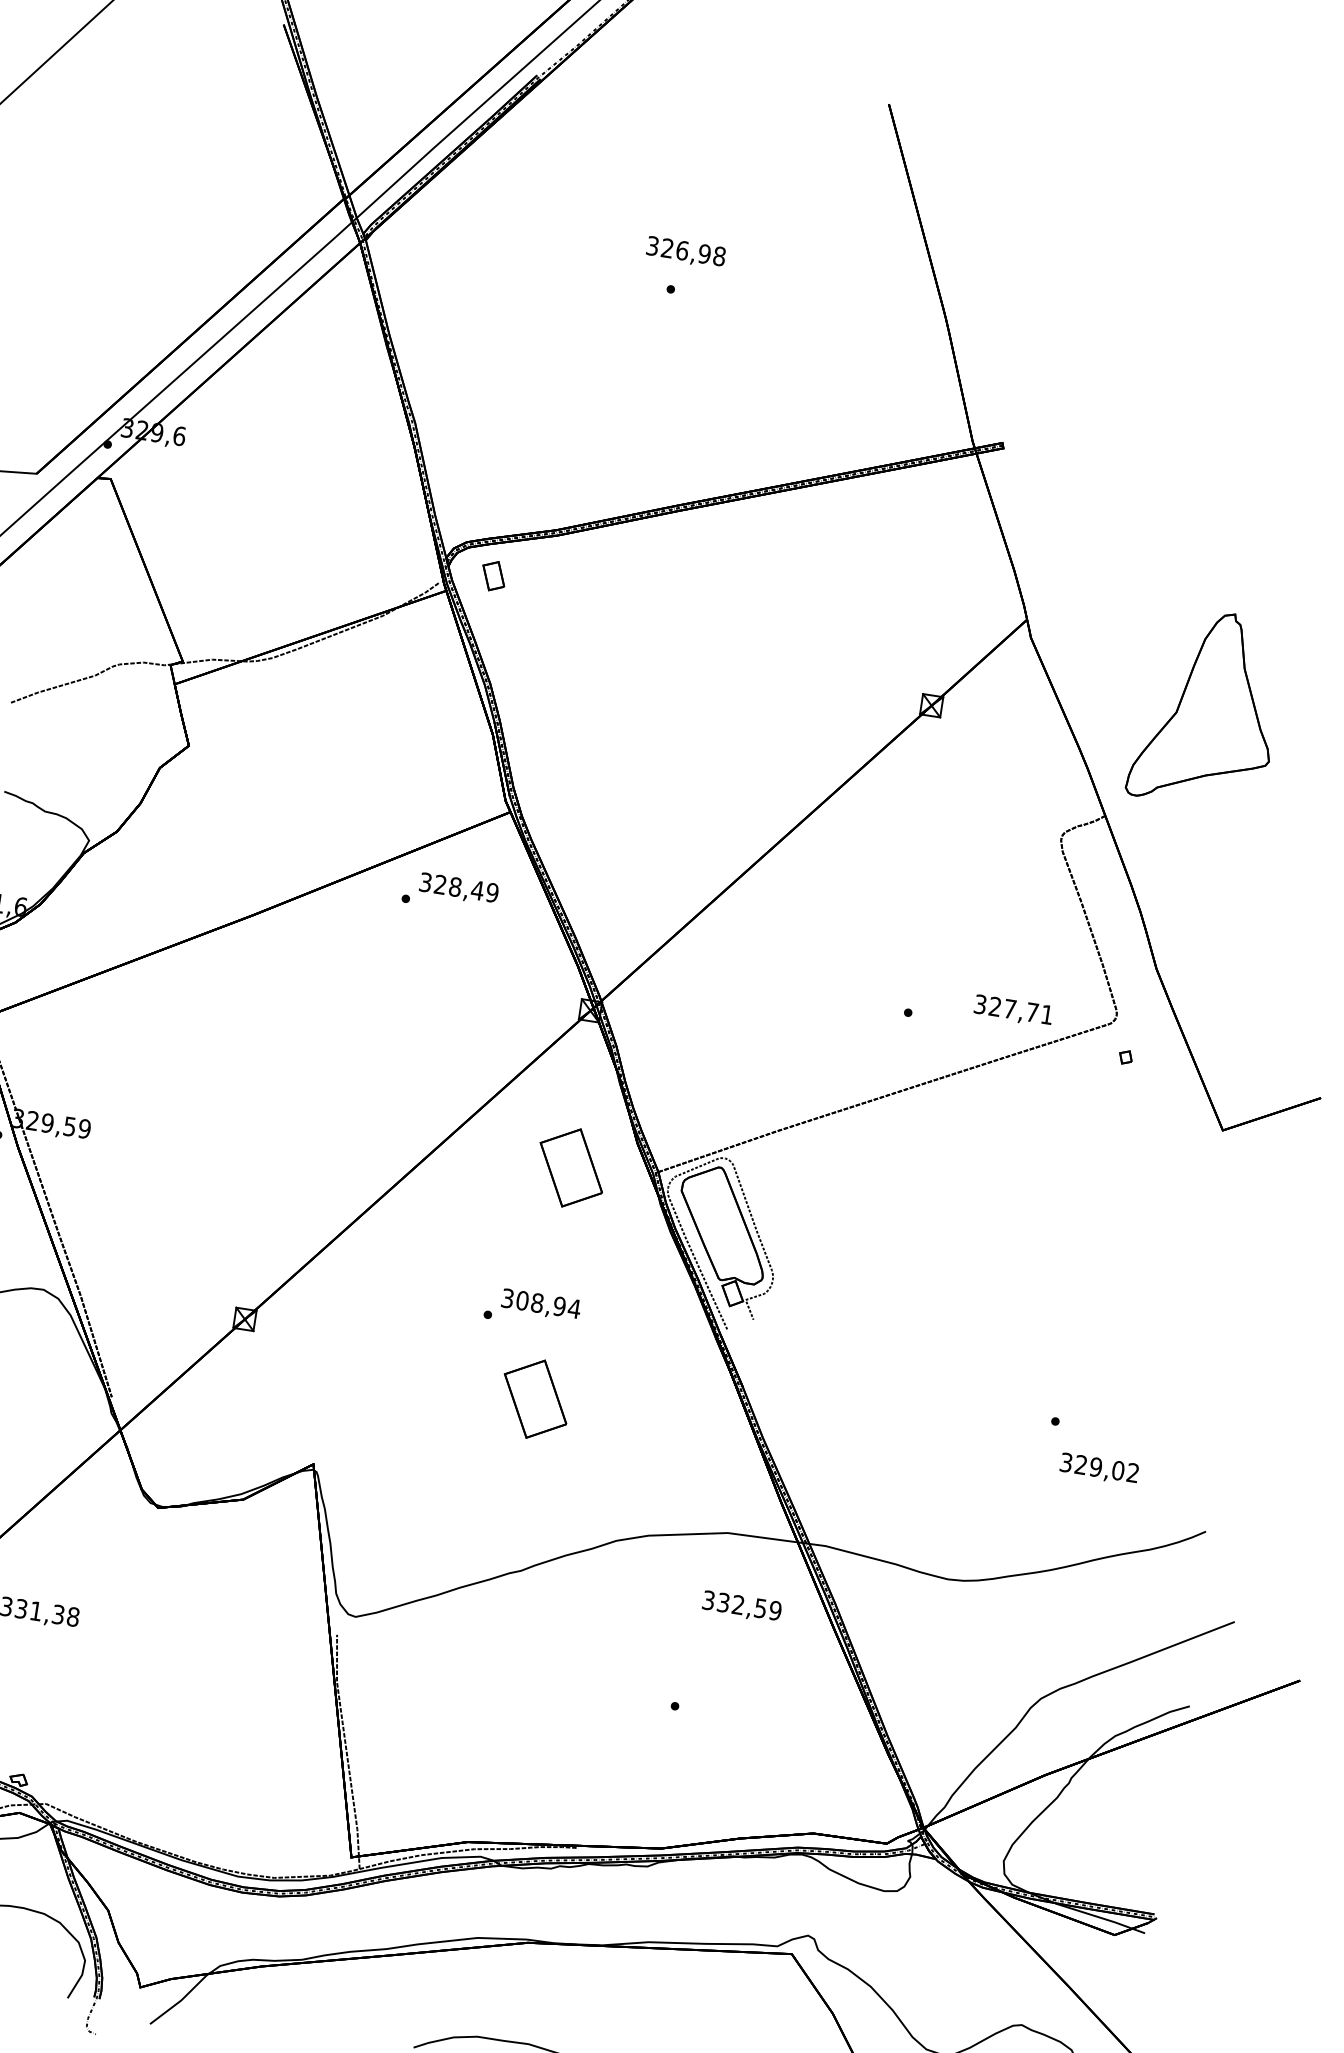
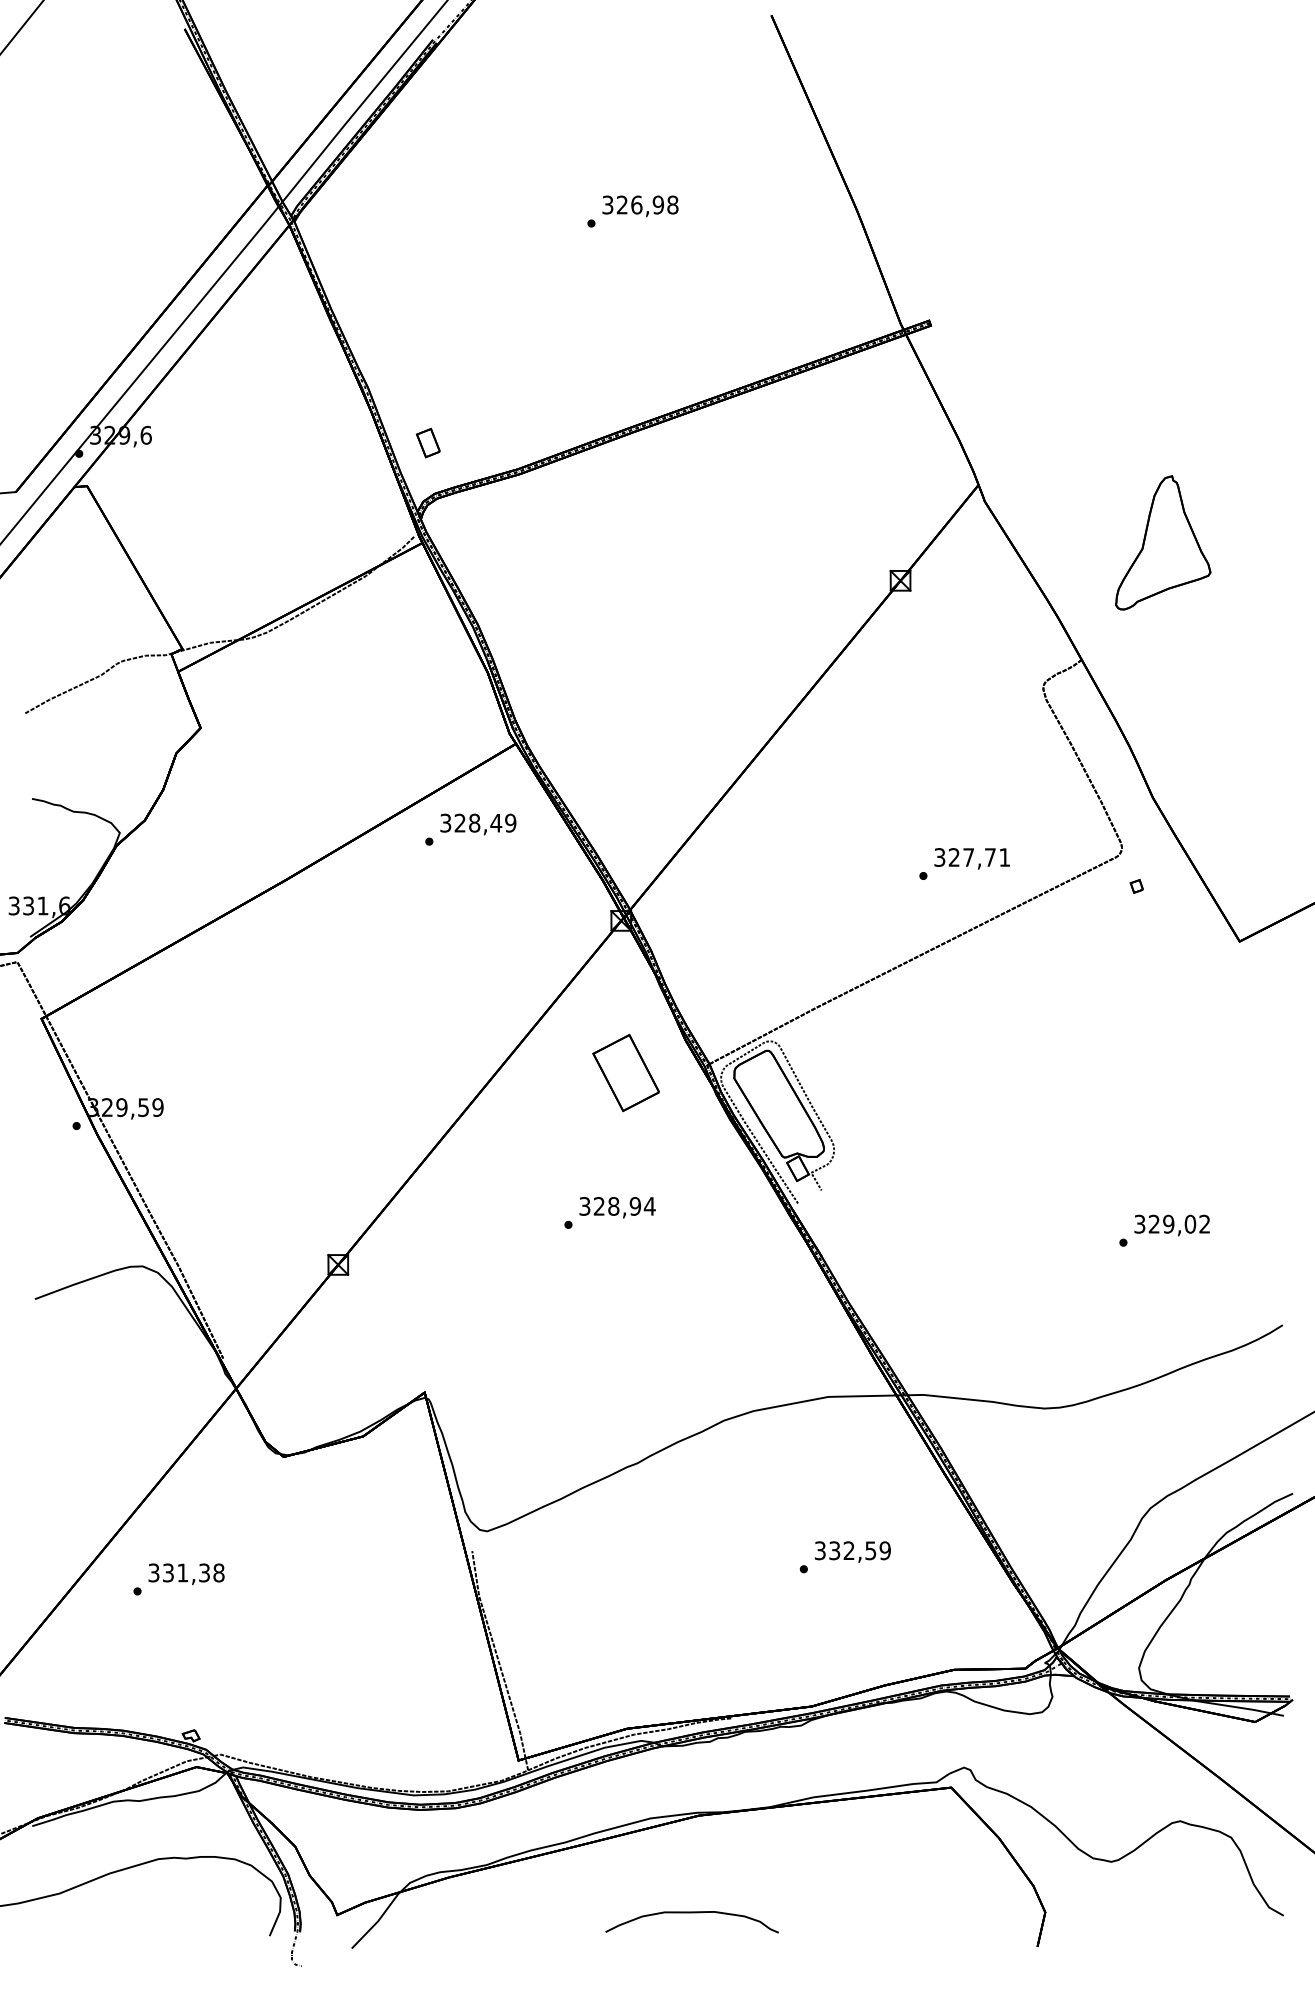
text: (686, 252) -> (640, 206), moved
part: (492, 575) -> (427, 442), moved
part: (1208, 708) -> (1163, 542), size x0.71
text: (1012, 1010) -> (971, 858), moved
text: (522, 1300) -> (599, 1206), 308,94 -> 328,94
part: (534, 1398) -> (625, 1297), removed
text: (1098, 1468) -> (1171, 1225), moved
text: (741, 1606) -> (852, 1551), moved

